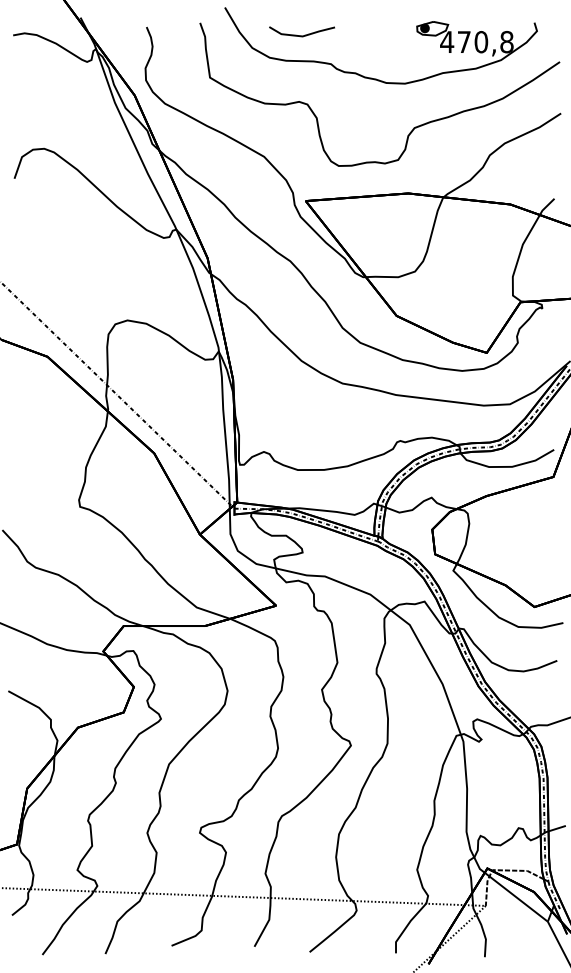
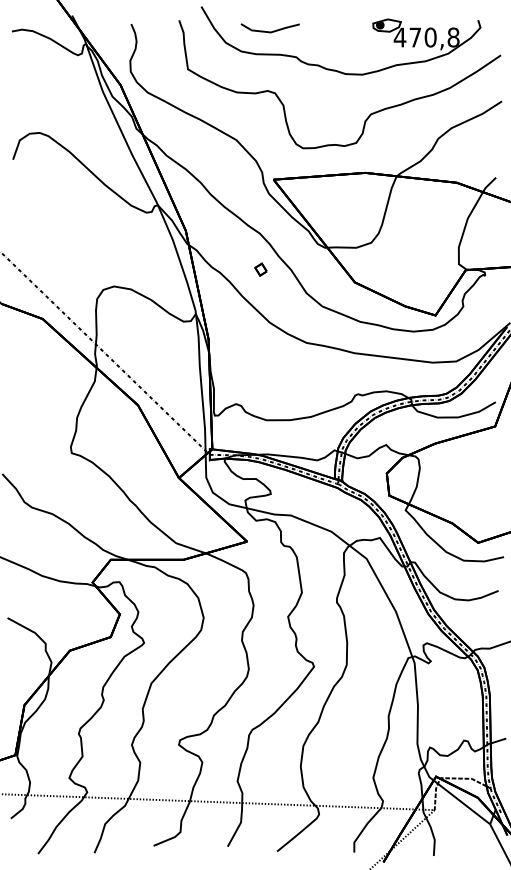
part: (291, 301) -> (260, 269), added

